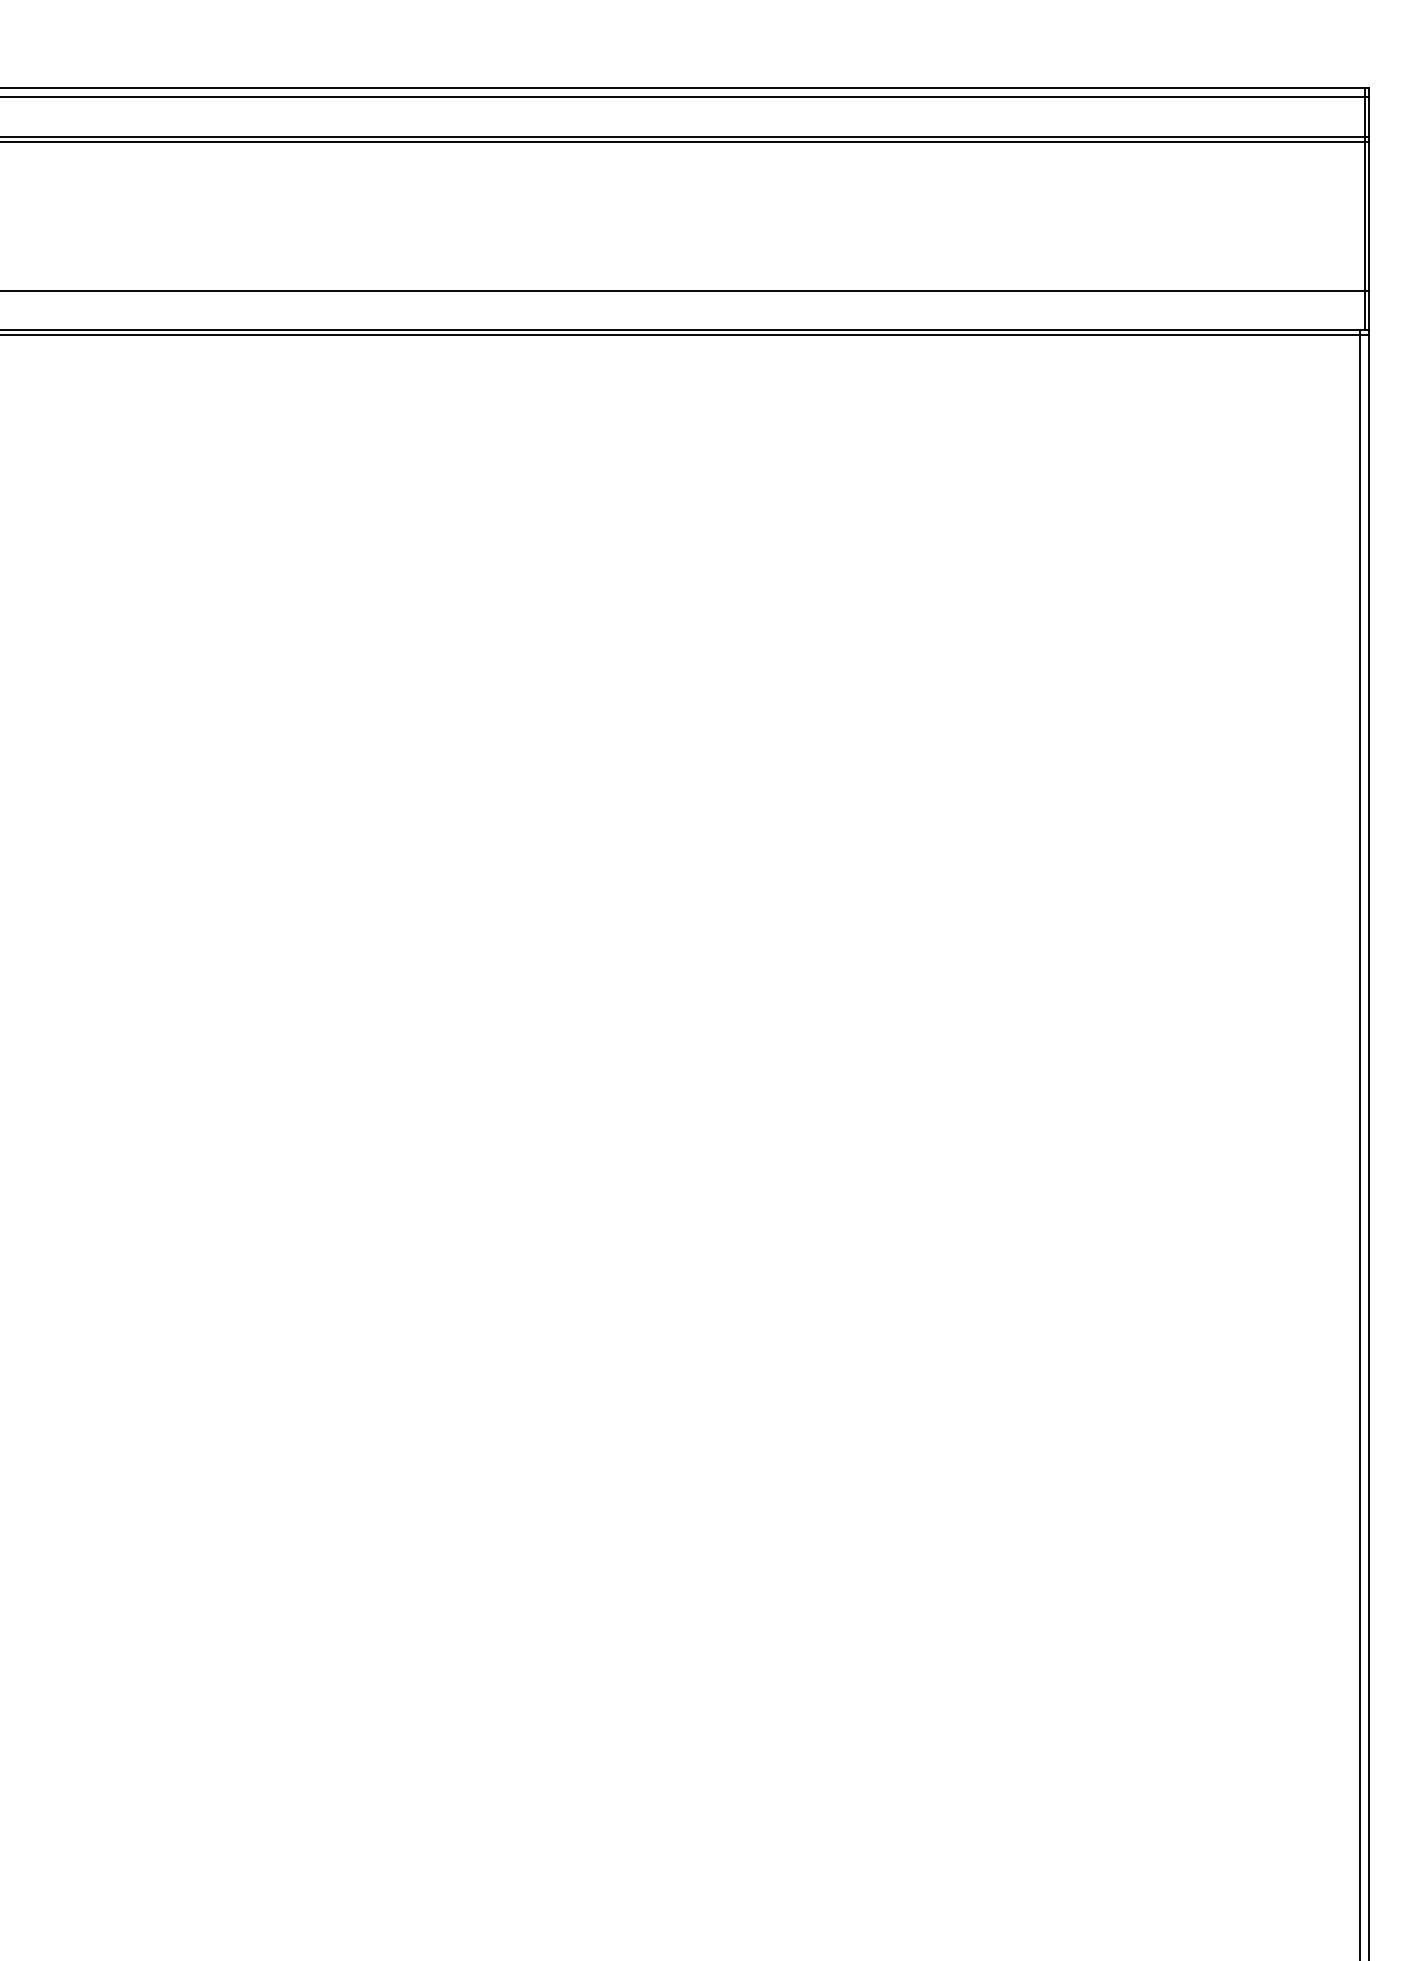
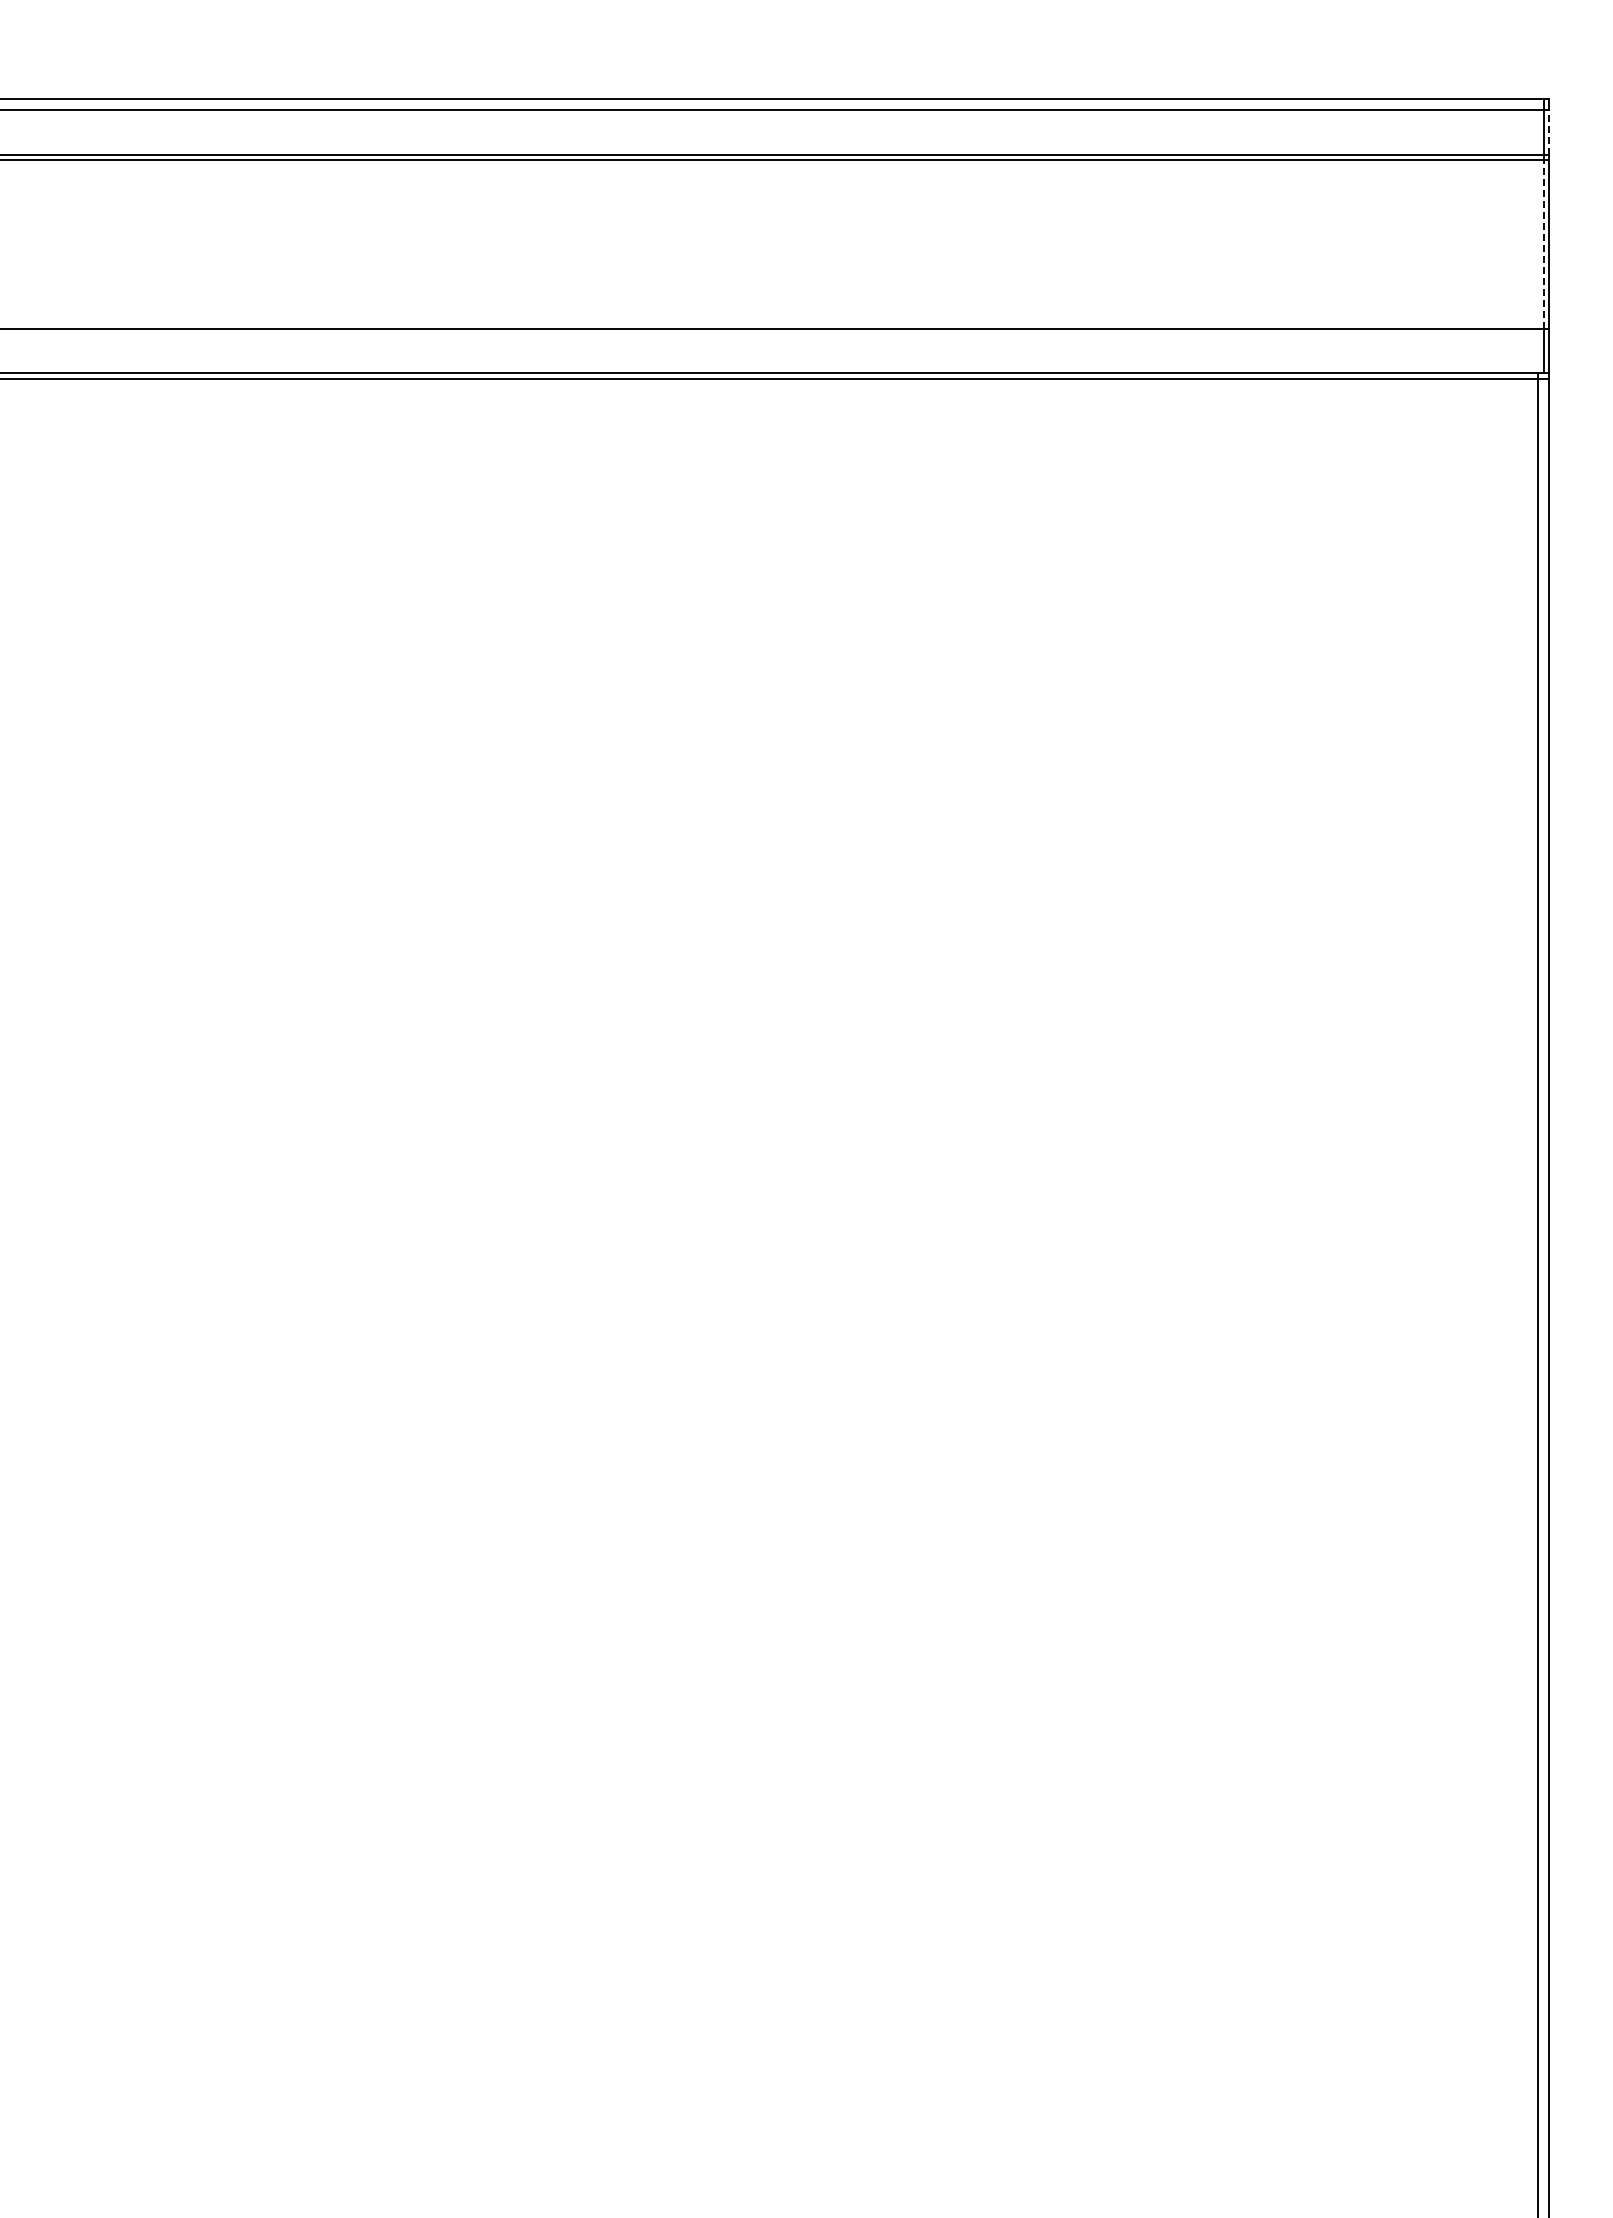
line: (1369, 117) -> (1548, 132), solid -> dashed
line: (1365, 216) -> (1544, 244), solid -> dashed

